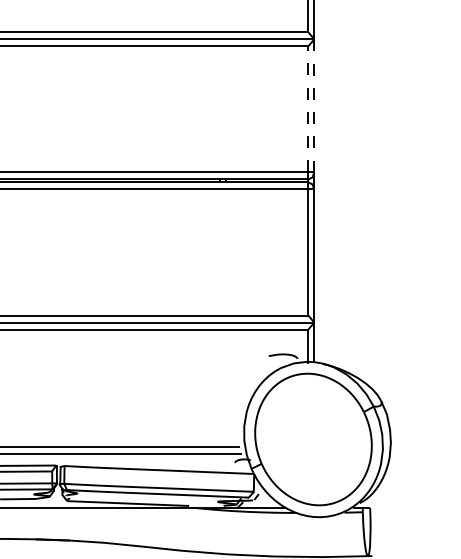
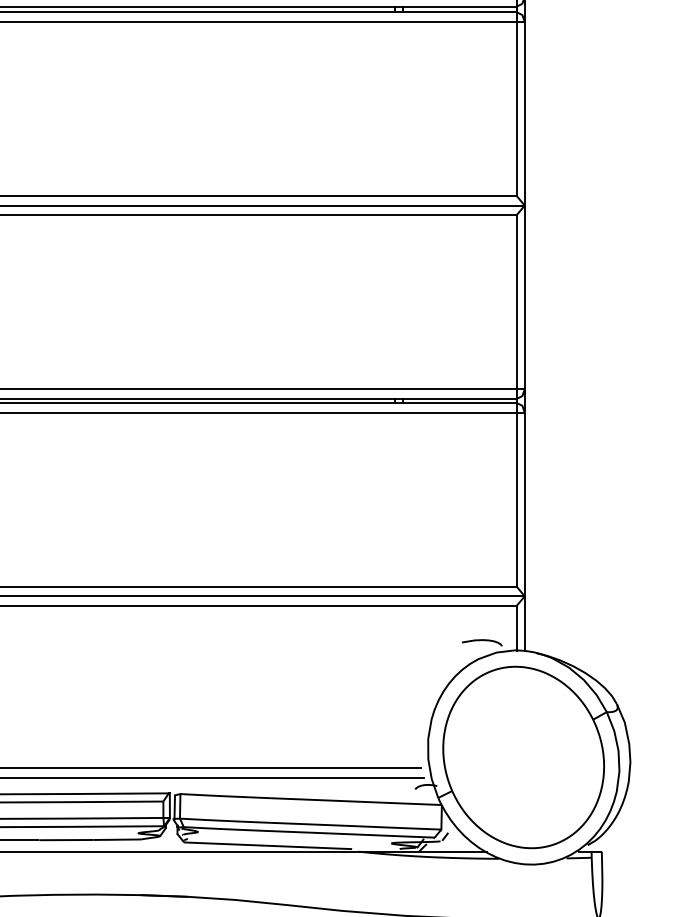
line: (314, 105) -> (524, 297), dashed -> solid
line: (308, 109) -> (516, 302), dashed -> solid

